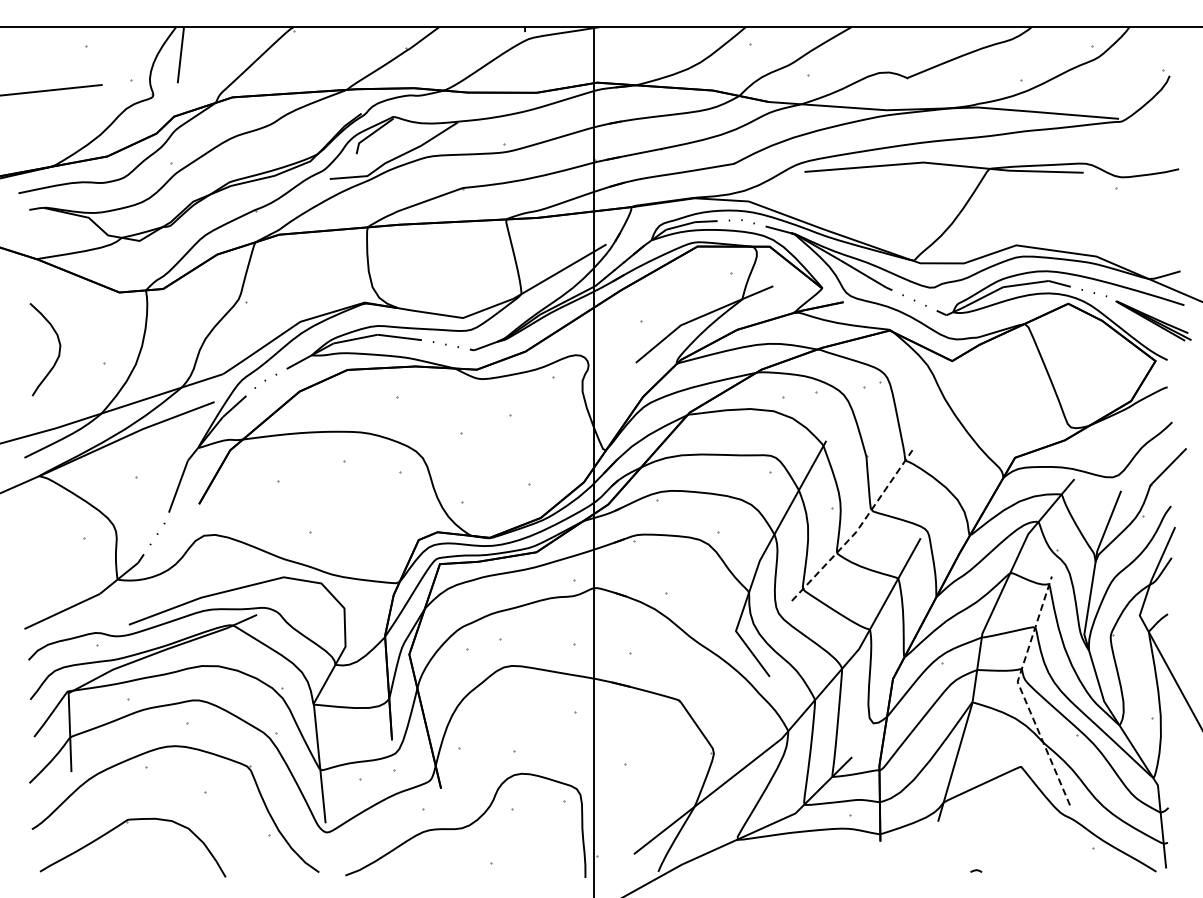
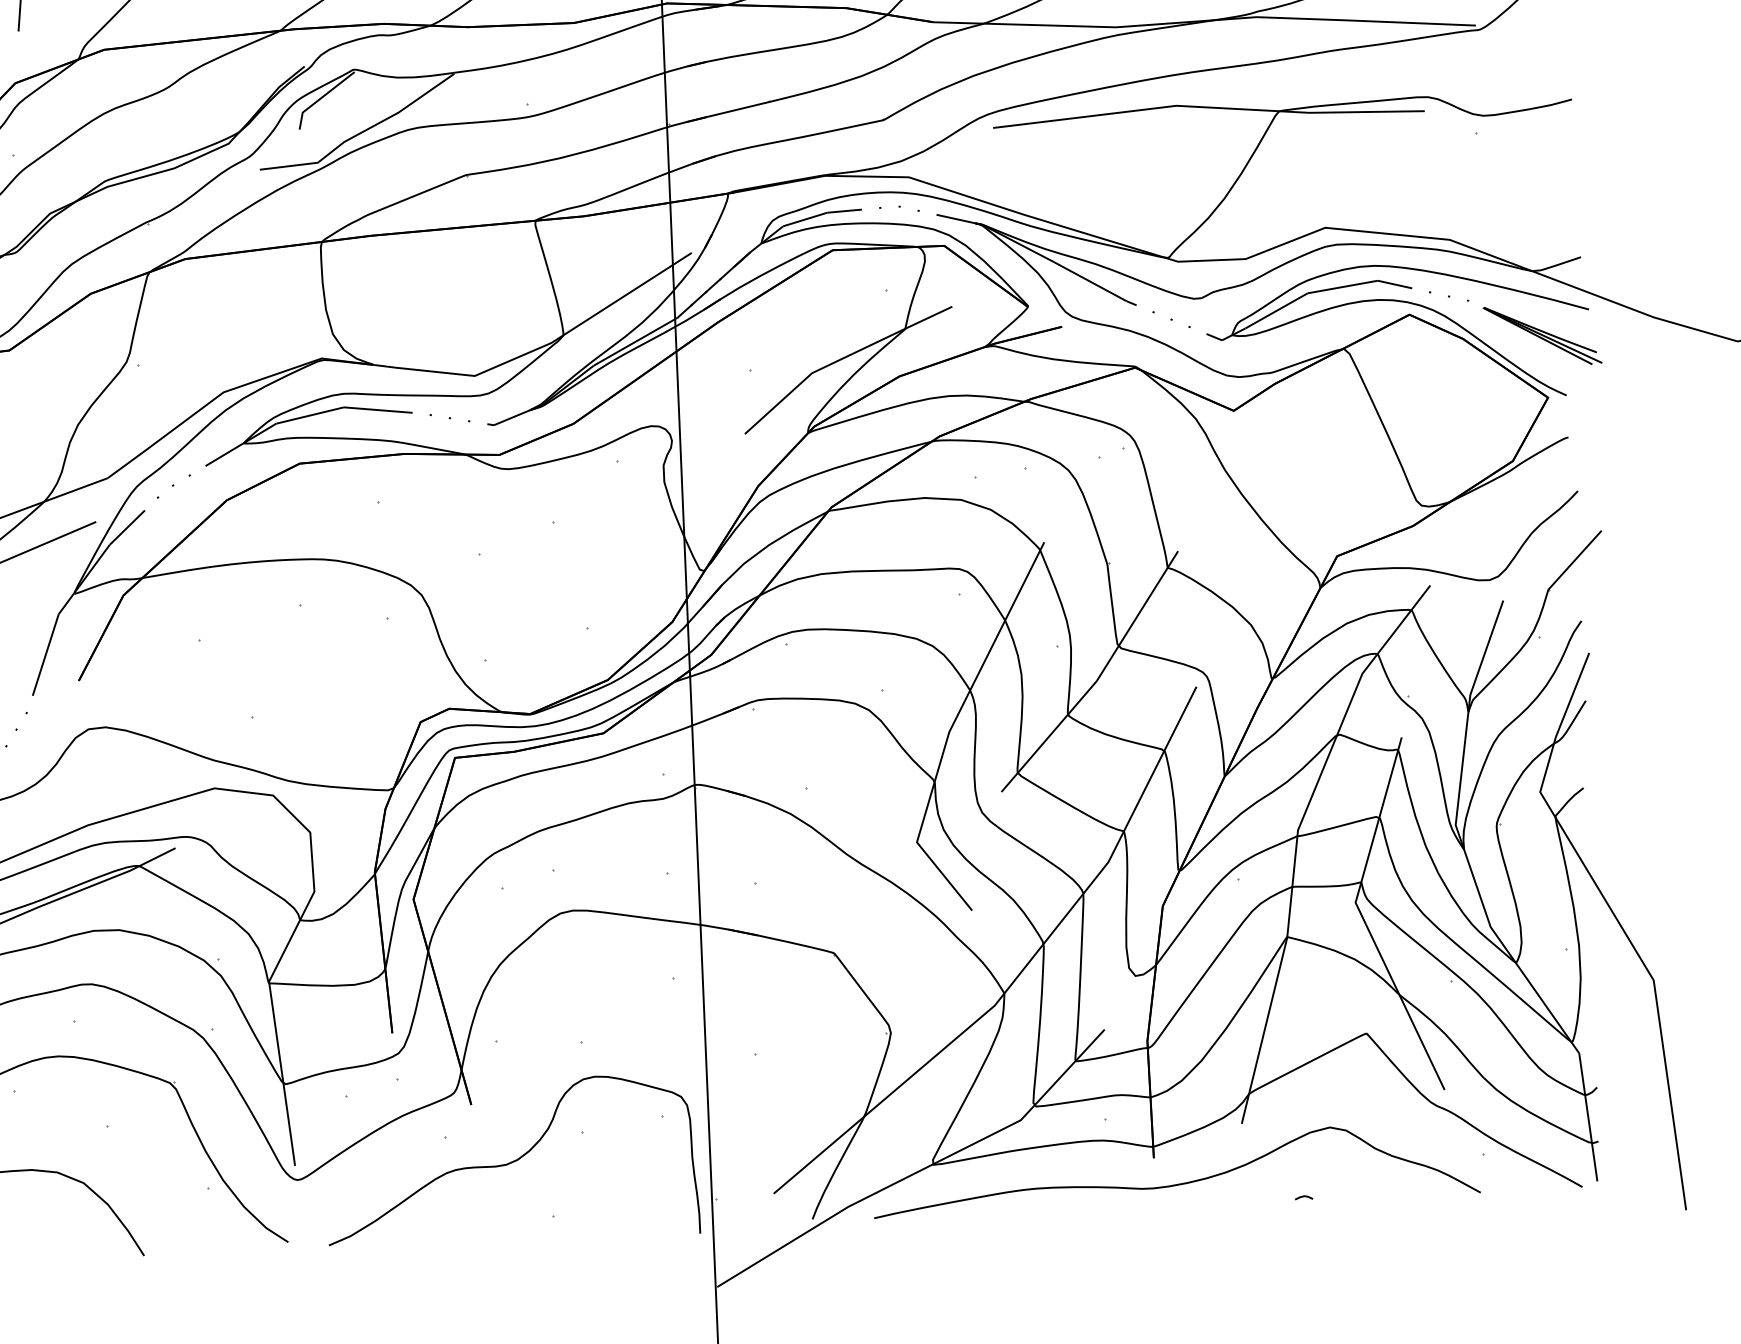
line: (857, 530) -> (1098, 678), dashed -> solid
line: (1021, 692) -> (1362, 918), dashed -> solid
curve: (894, 858) -> (1176, 1183), added

